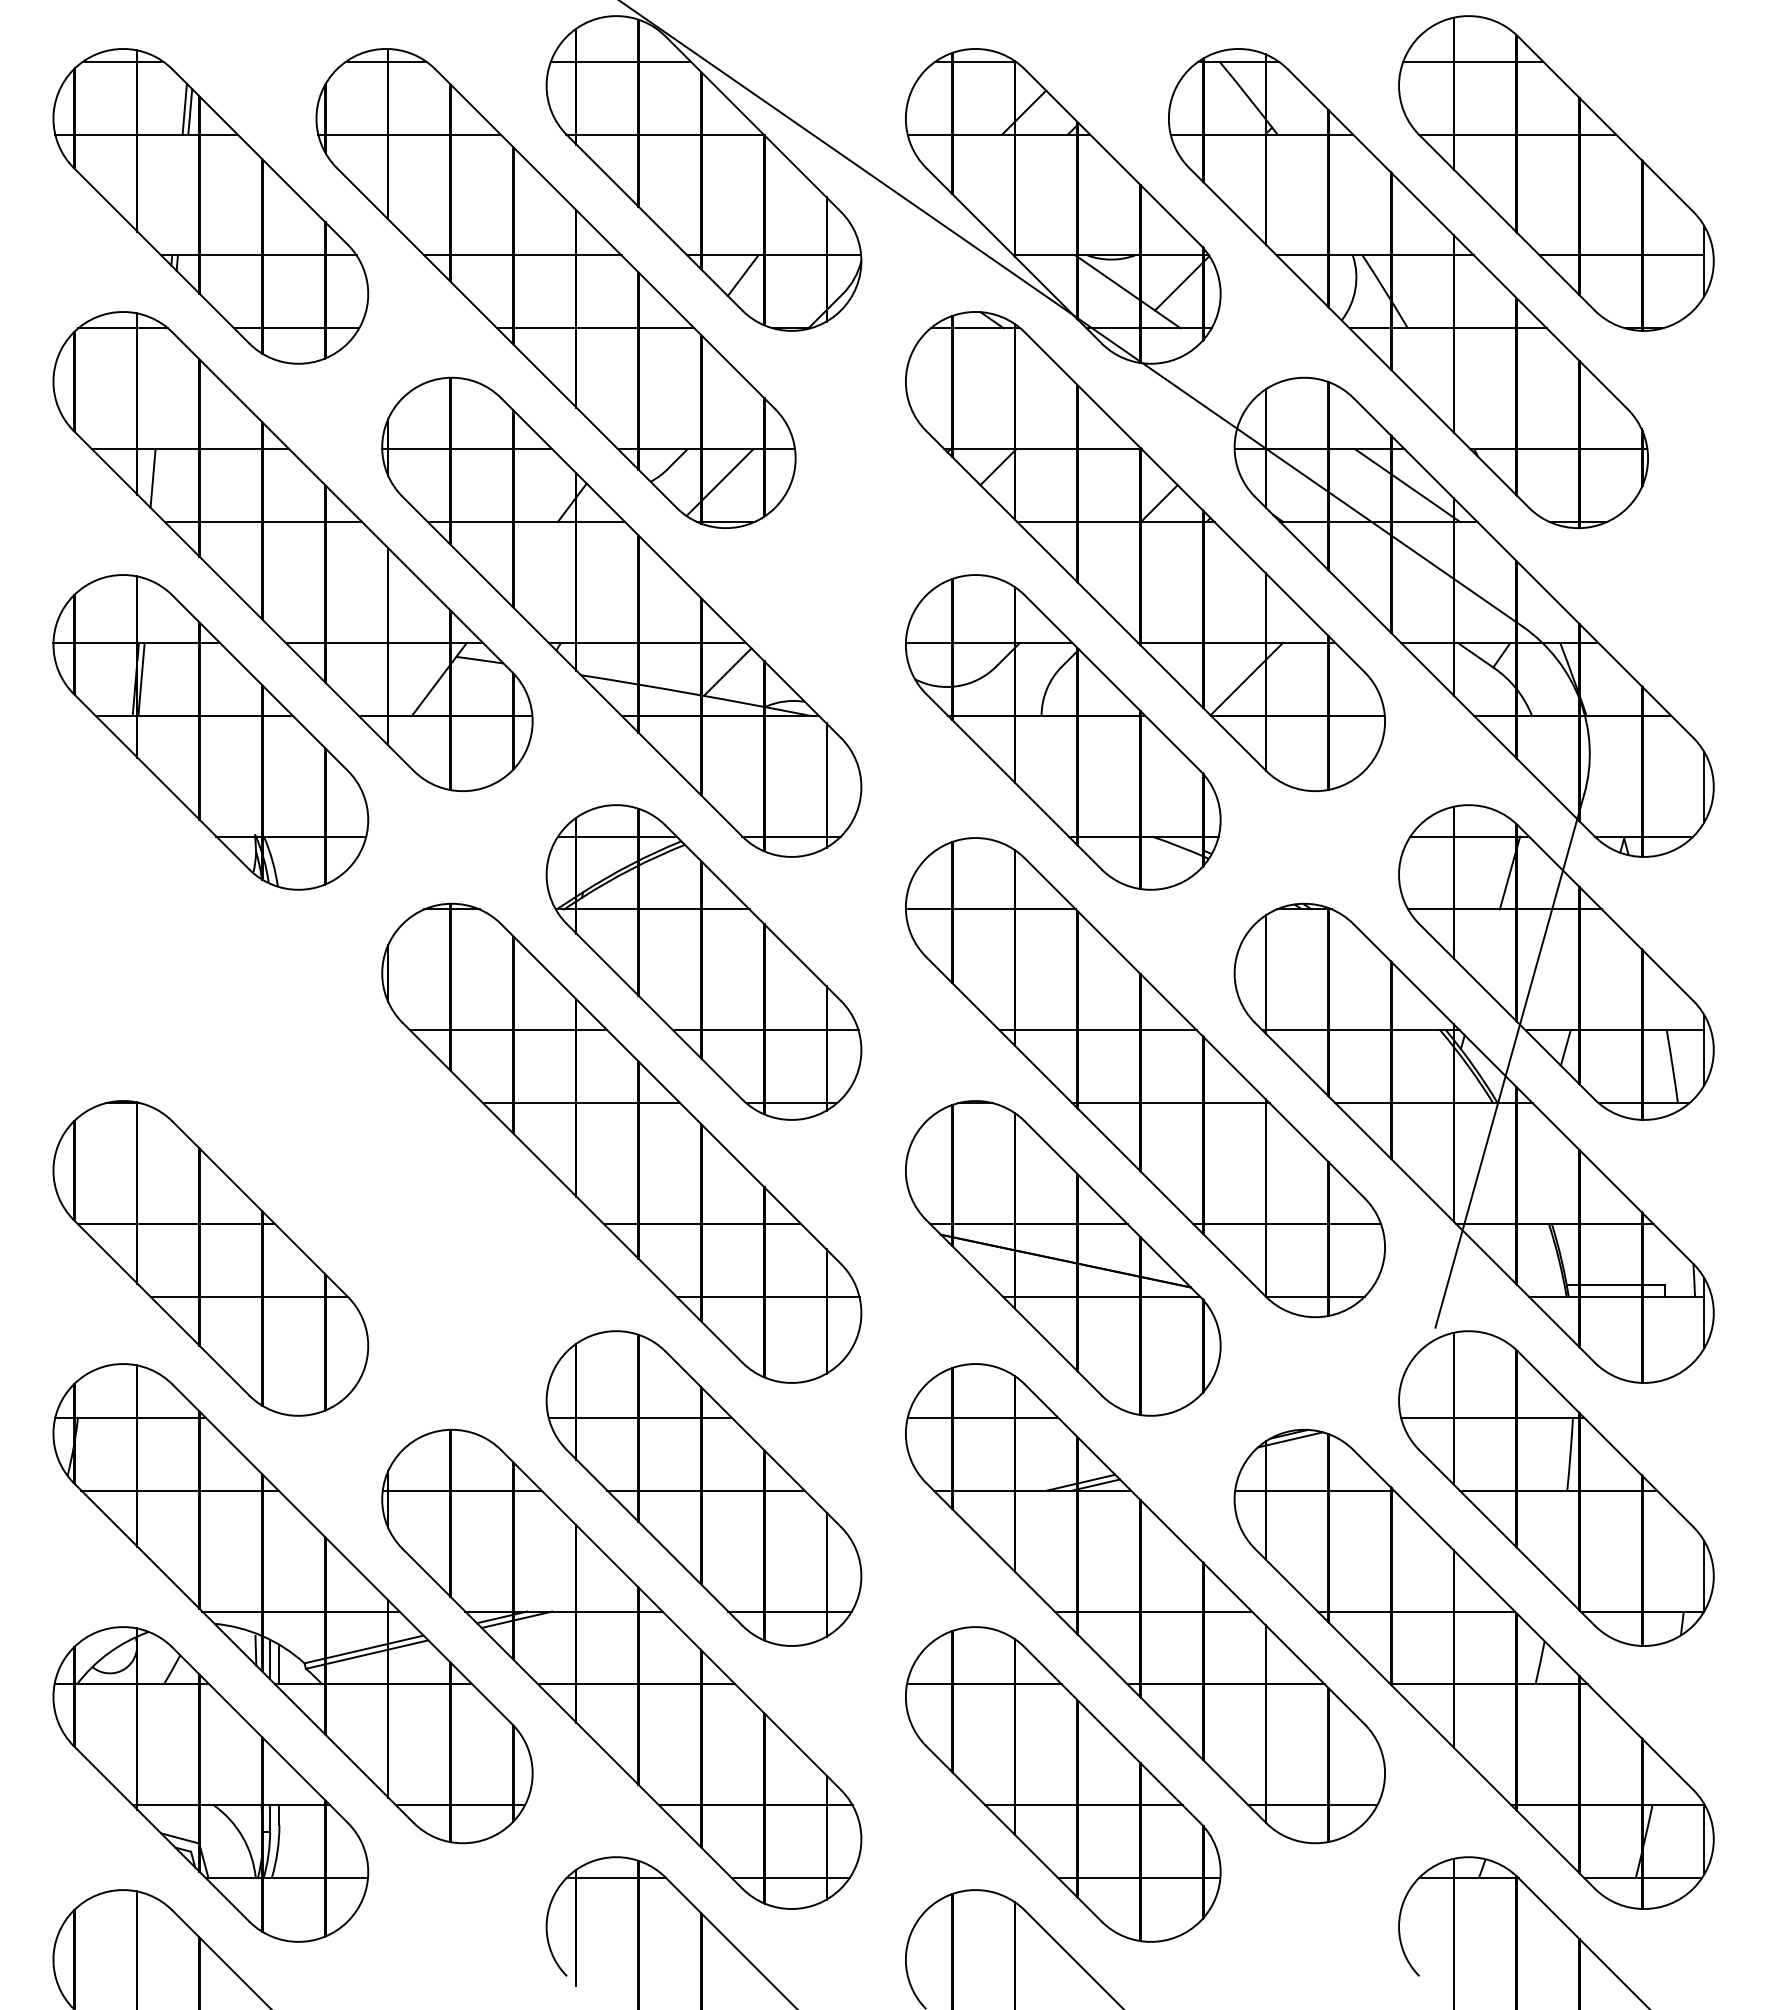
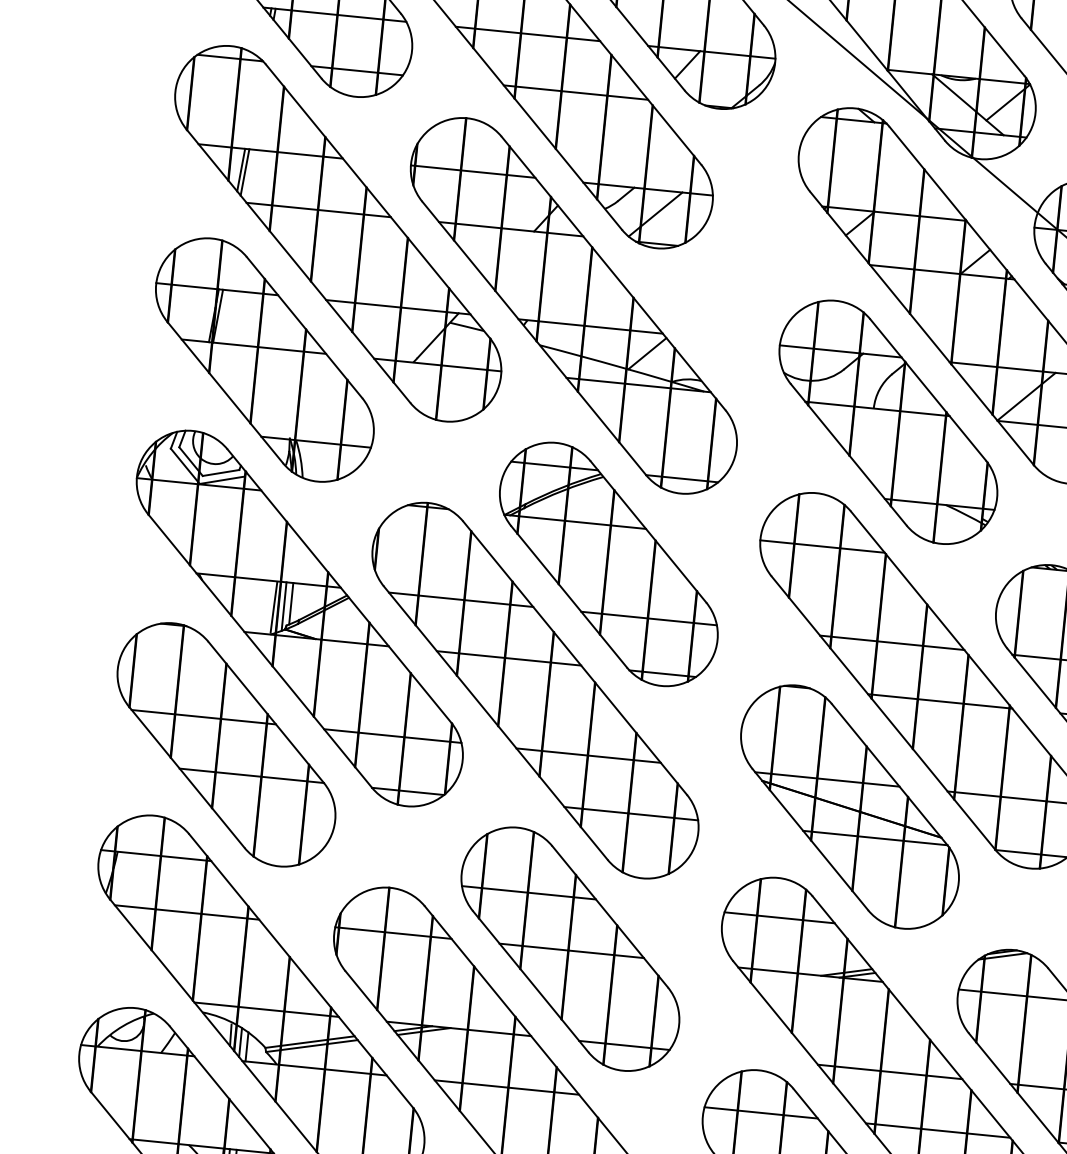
line: (158, 480) -> (245, 172), added
part: (292, 1077) -> (299, 618), added

